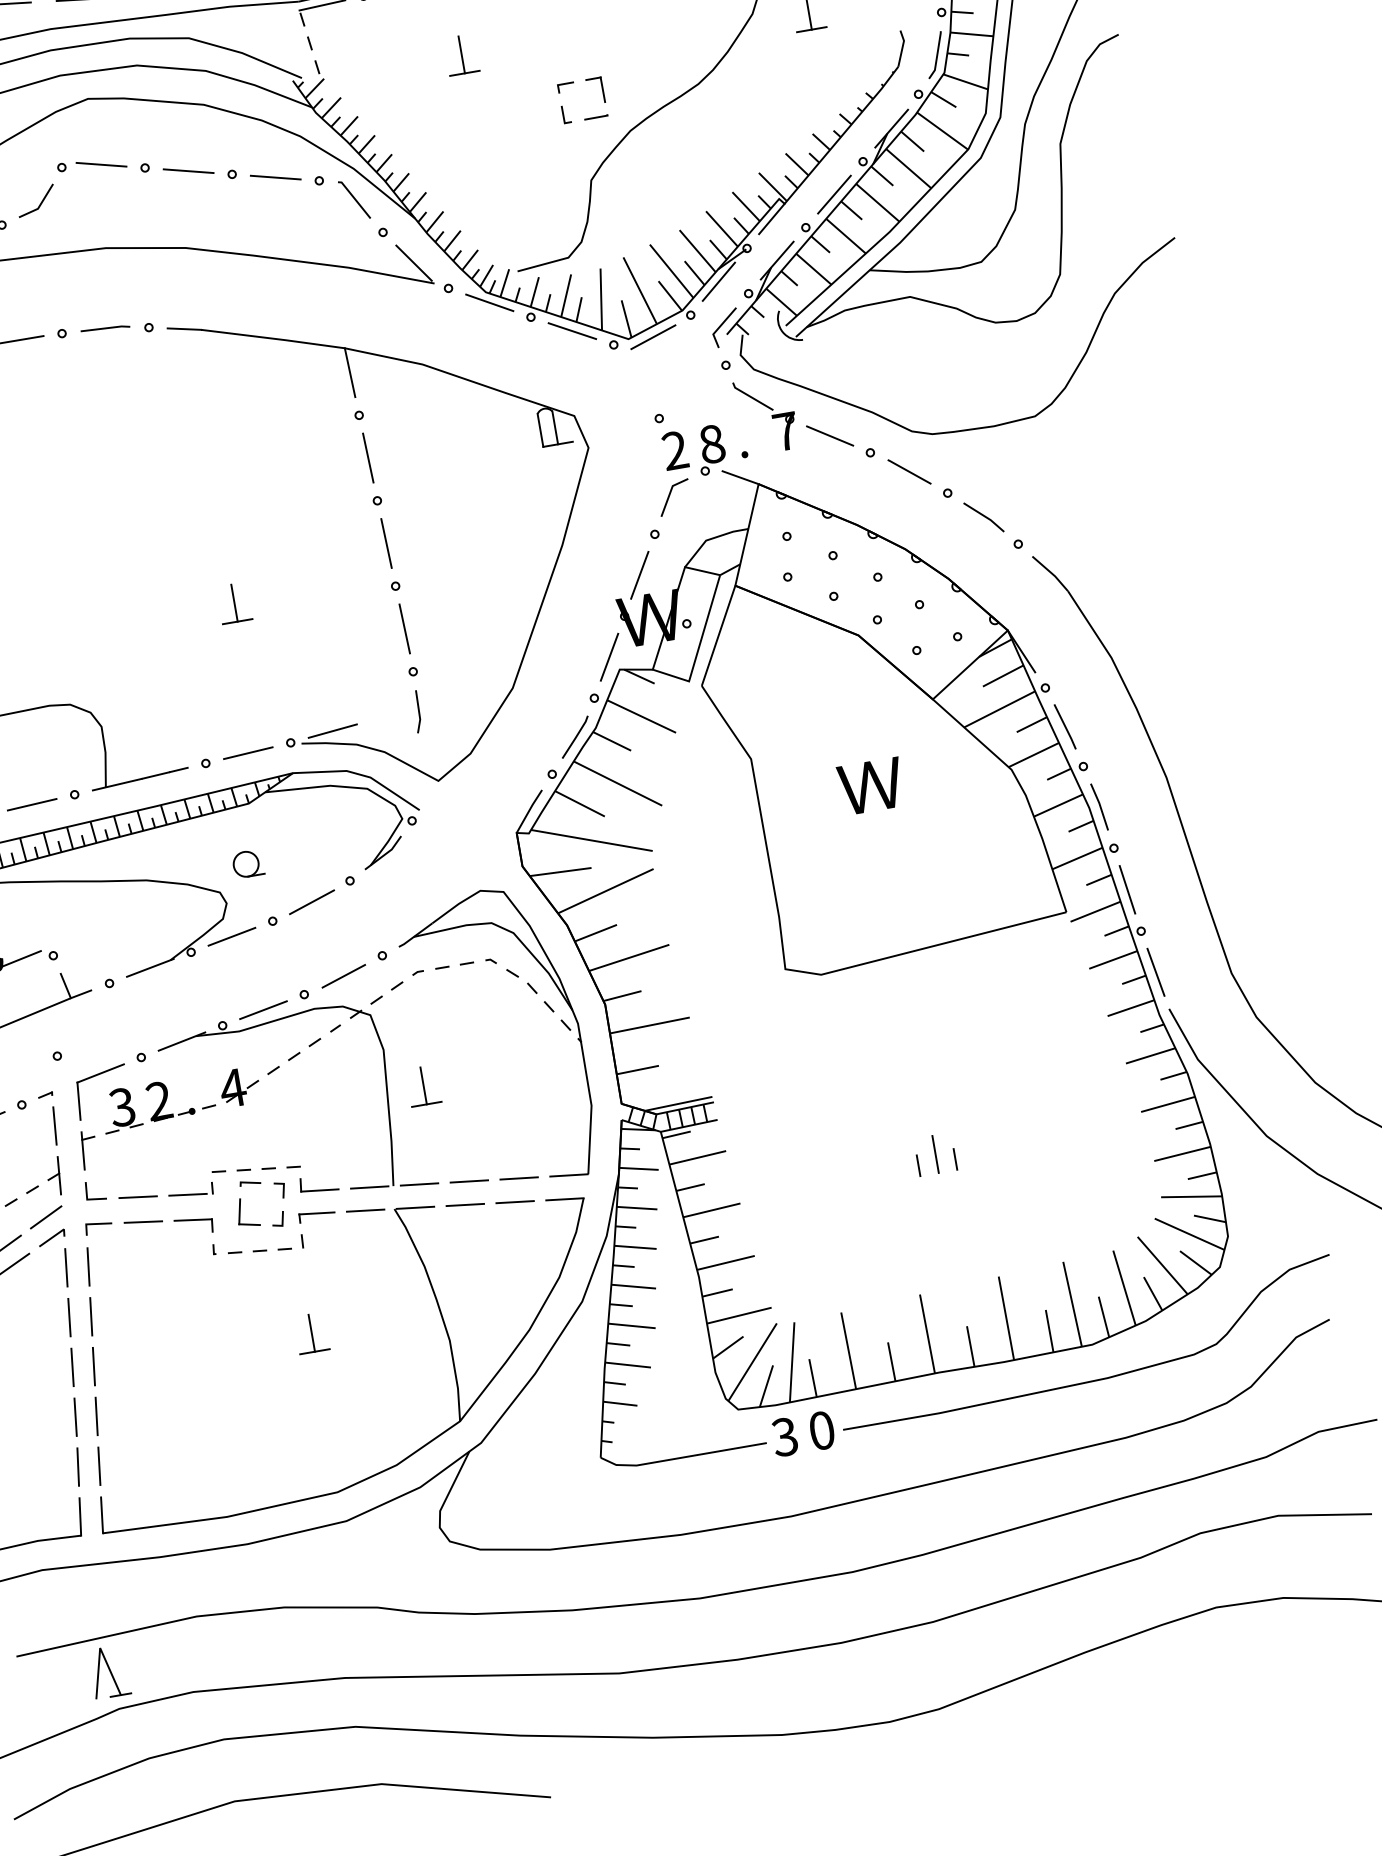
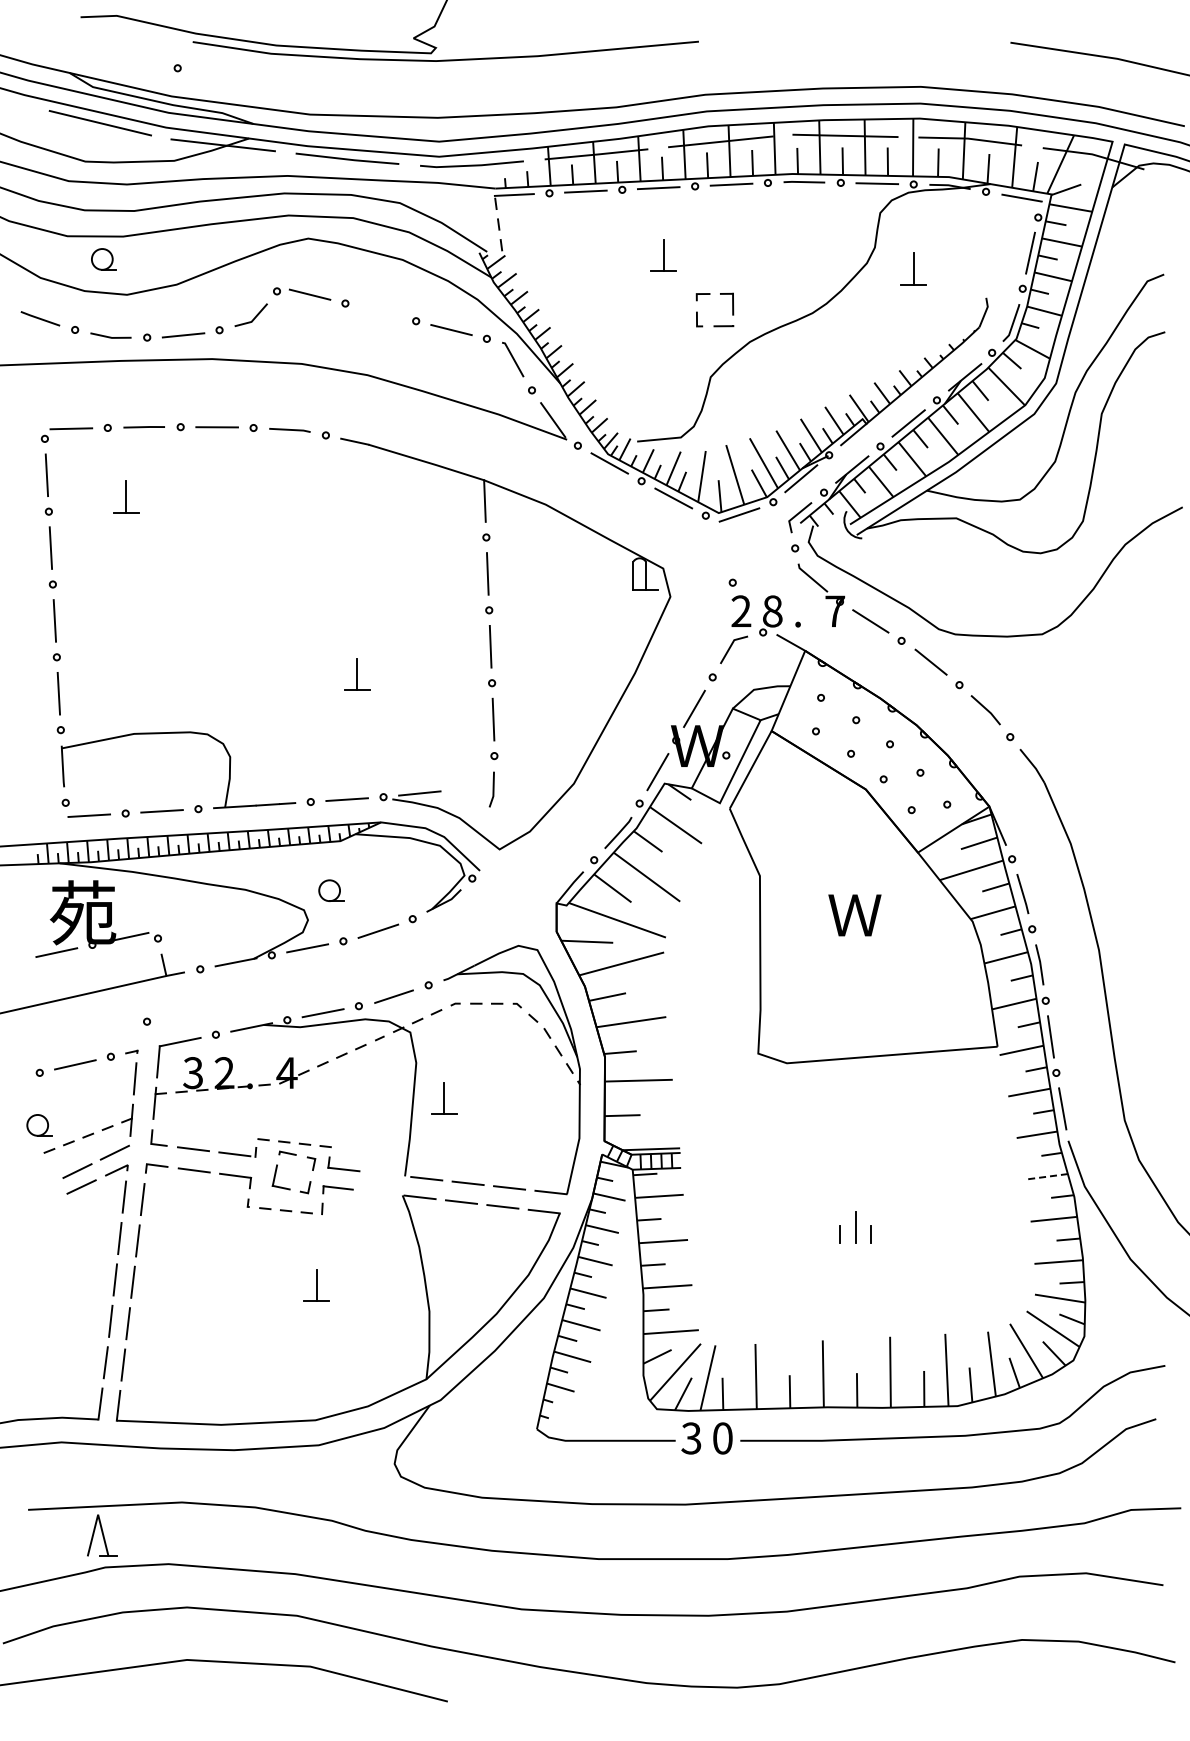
part: (461, 54) -> (663, 255), moved
line: (188, 171) -> (380, 312), removed
line: (1150, 1055) -> (1046, 1176), solid -> dashed
line: (368, 1186) -> (384, 1173), removed
line: (365, 1210) -> (378, 1192), removed

